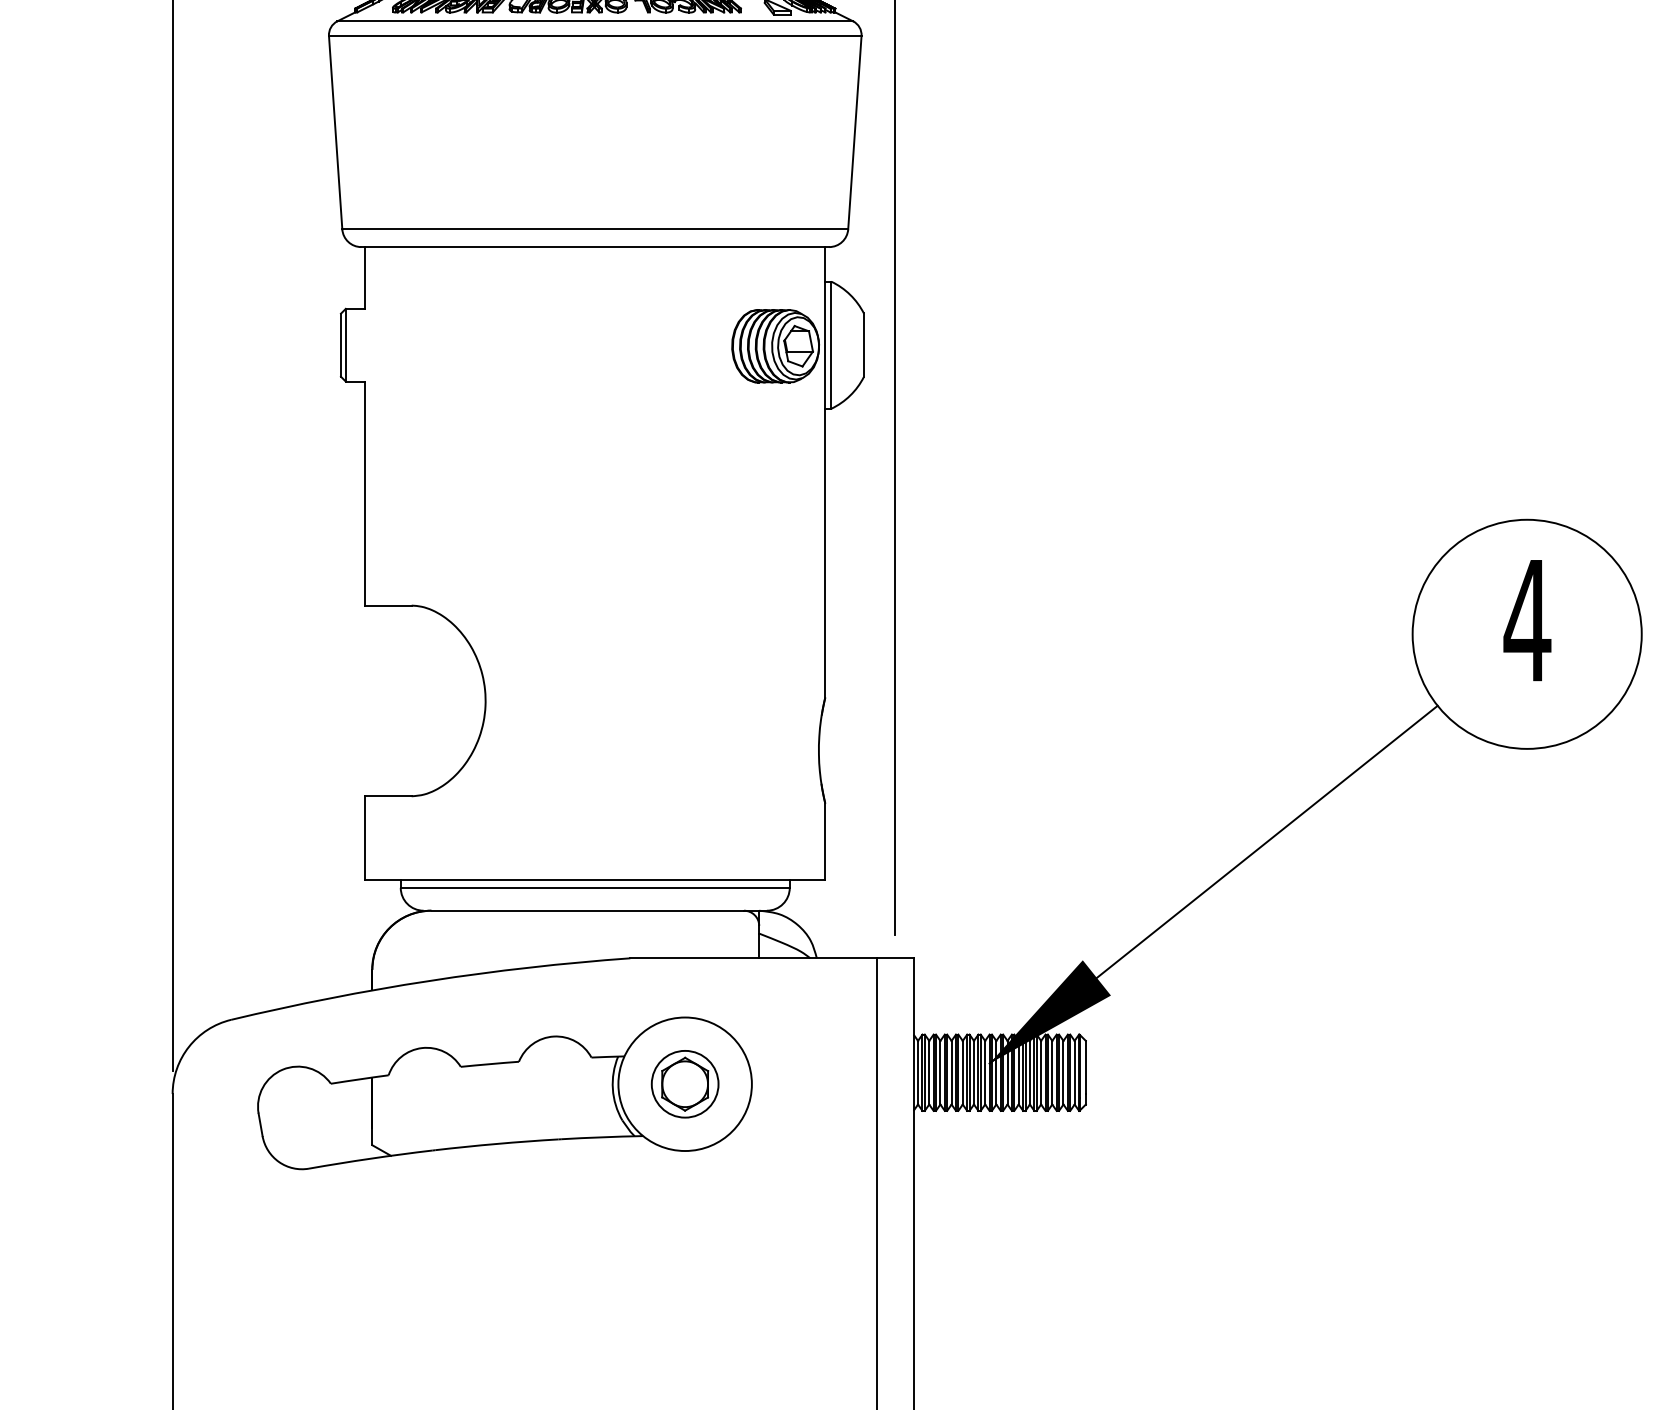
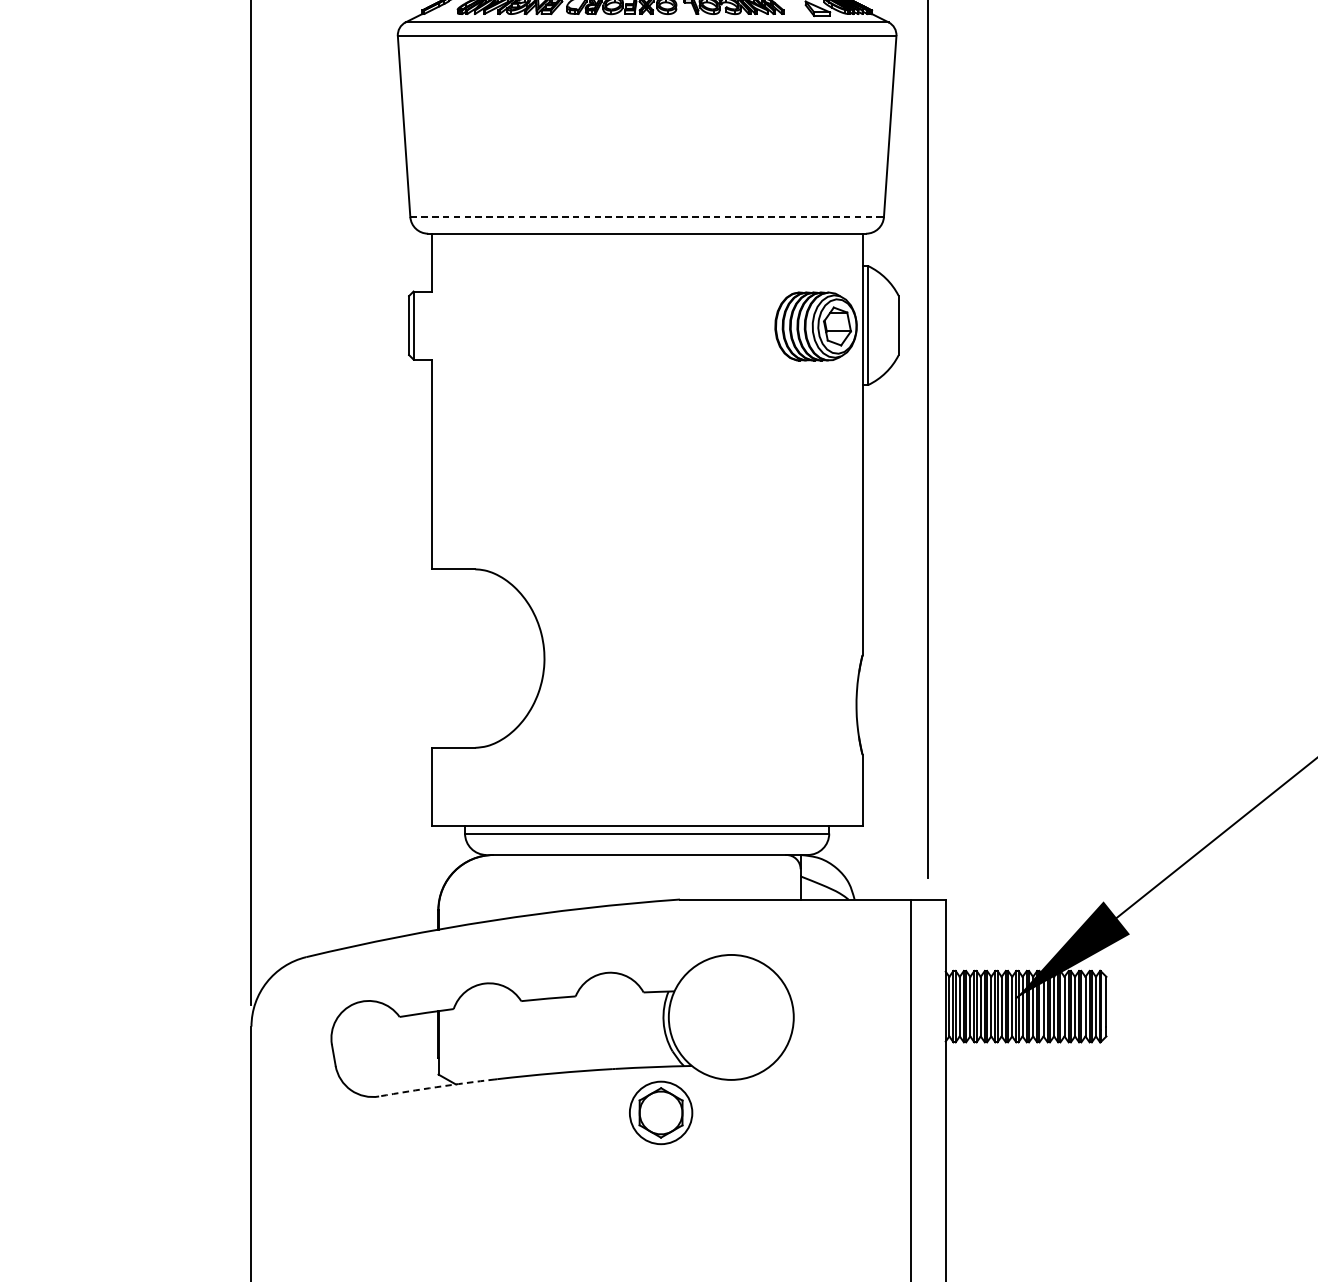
line: (595, 229) -> (647, 217), solid -> dashed
part: (684, 1084) -> (660, 1113), moved
arc: (370, 1158) -> (436, 1086), solid -> dashed

